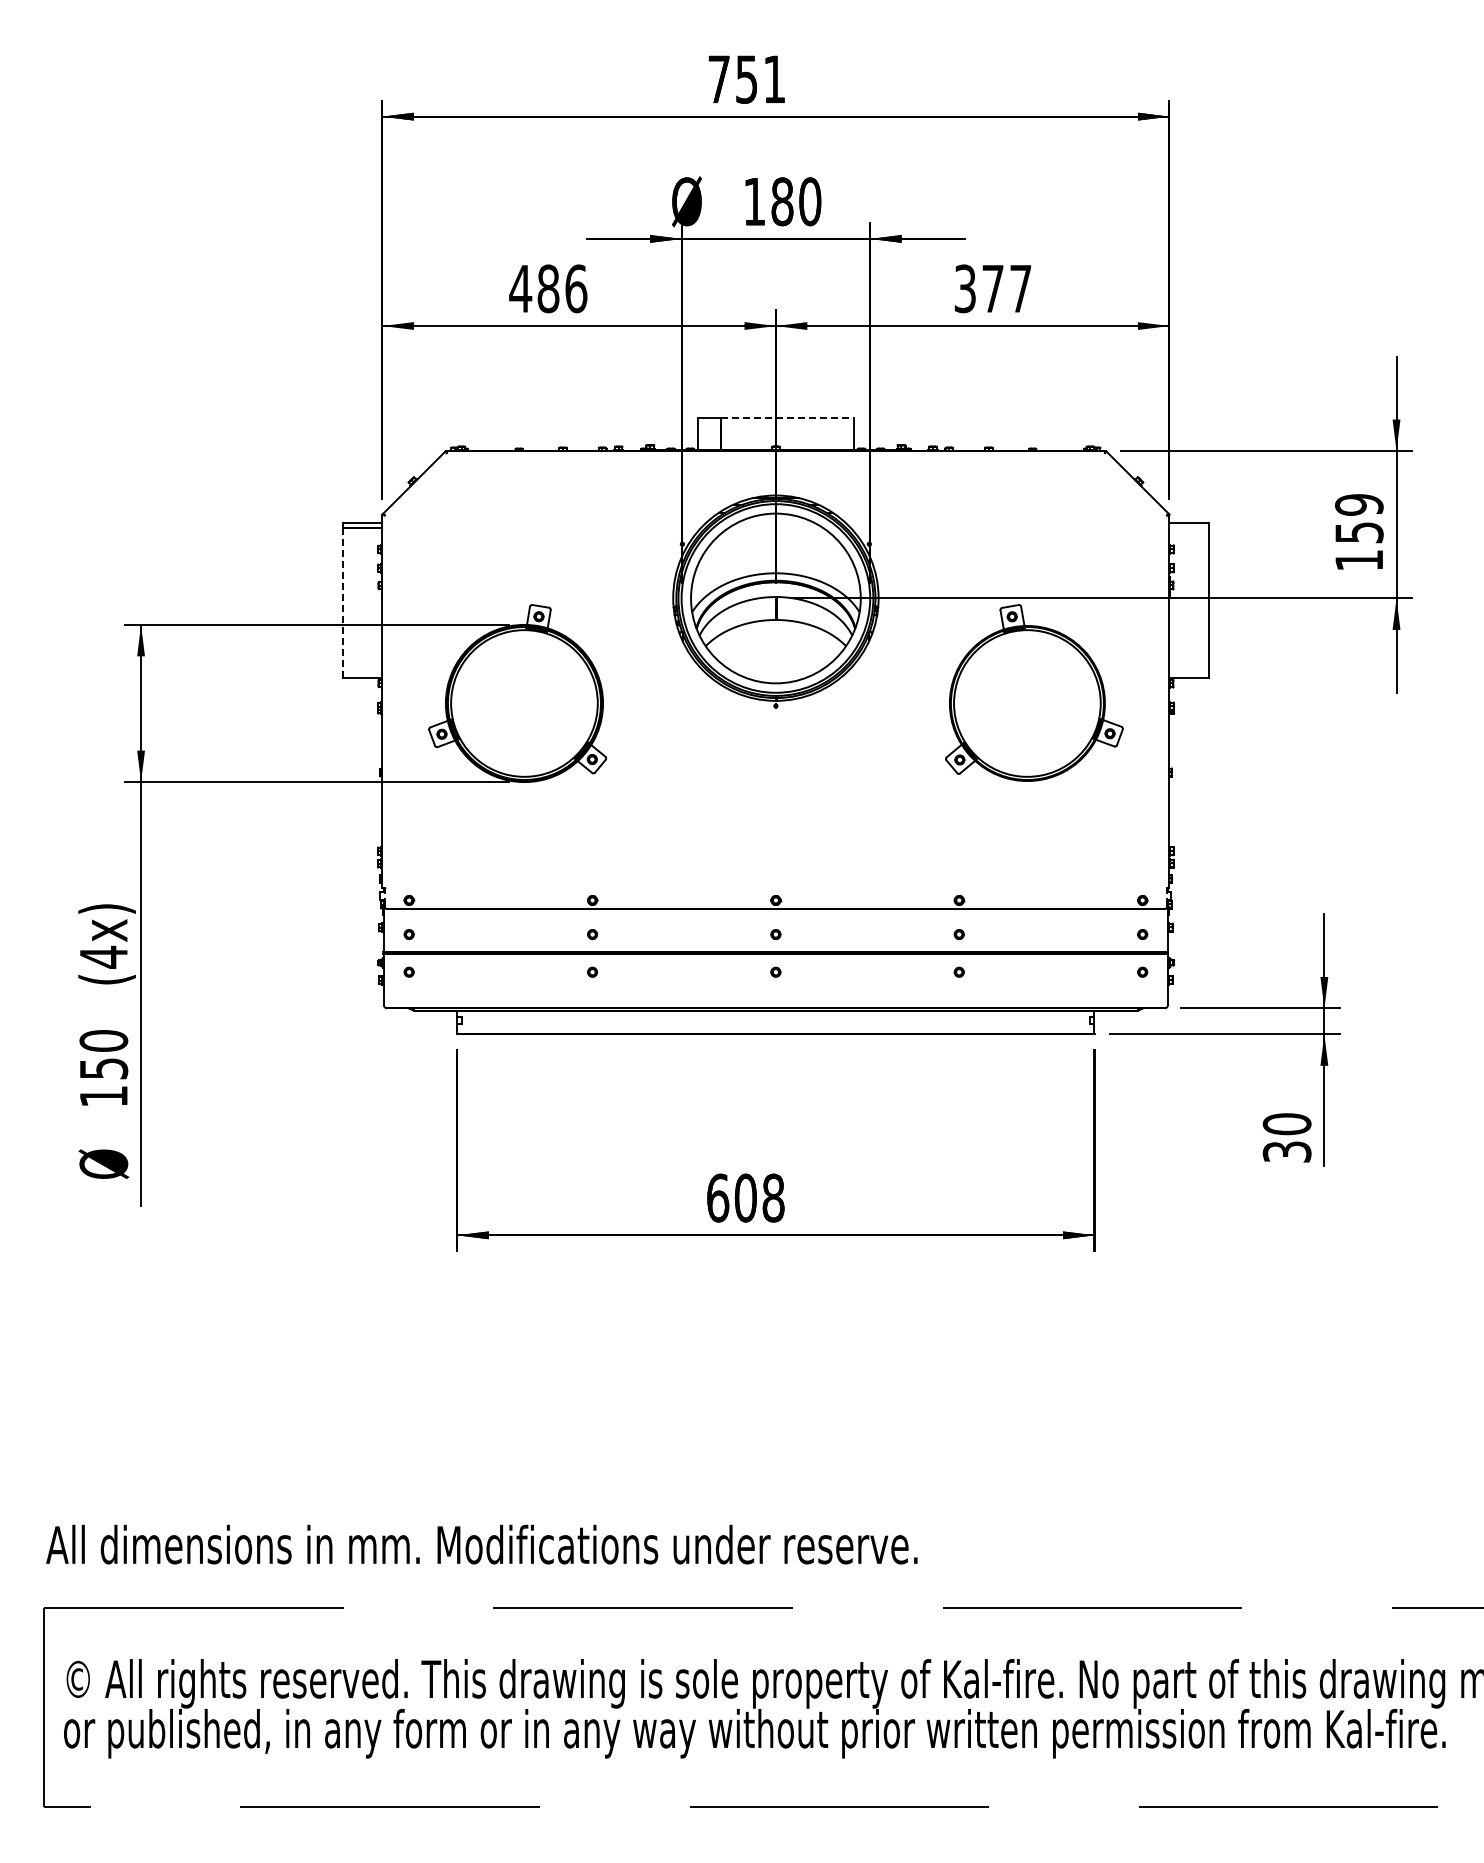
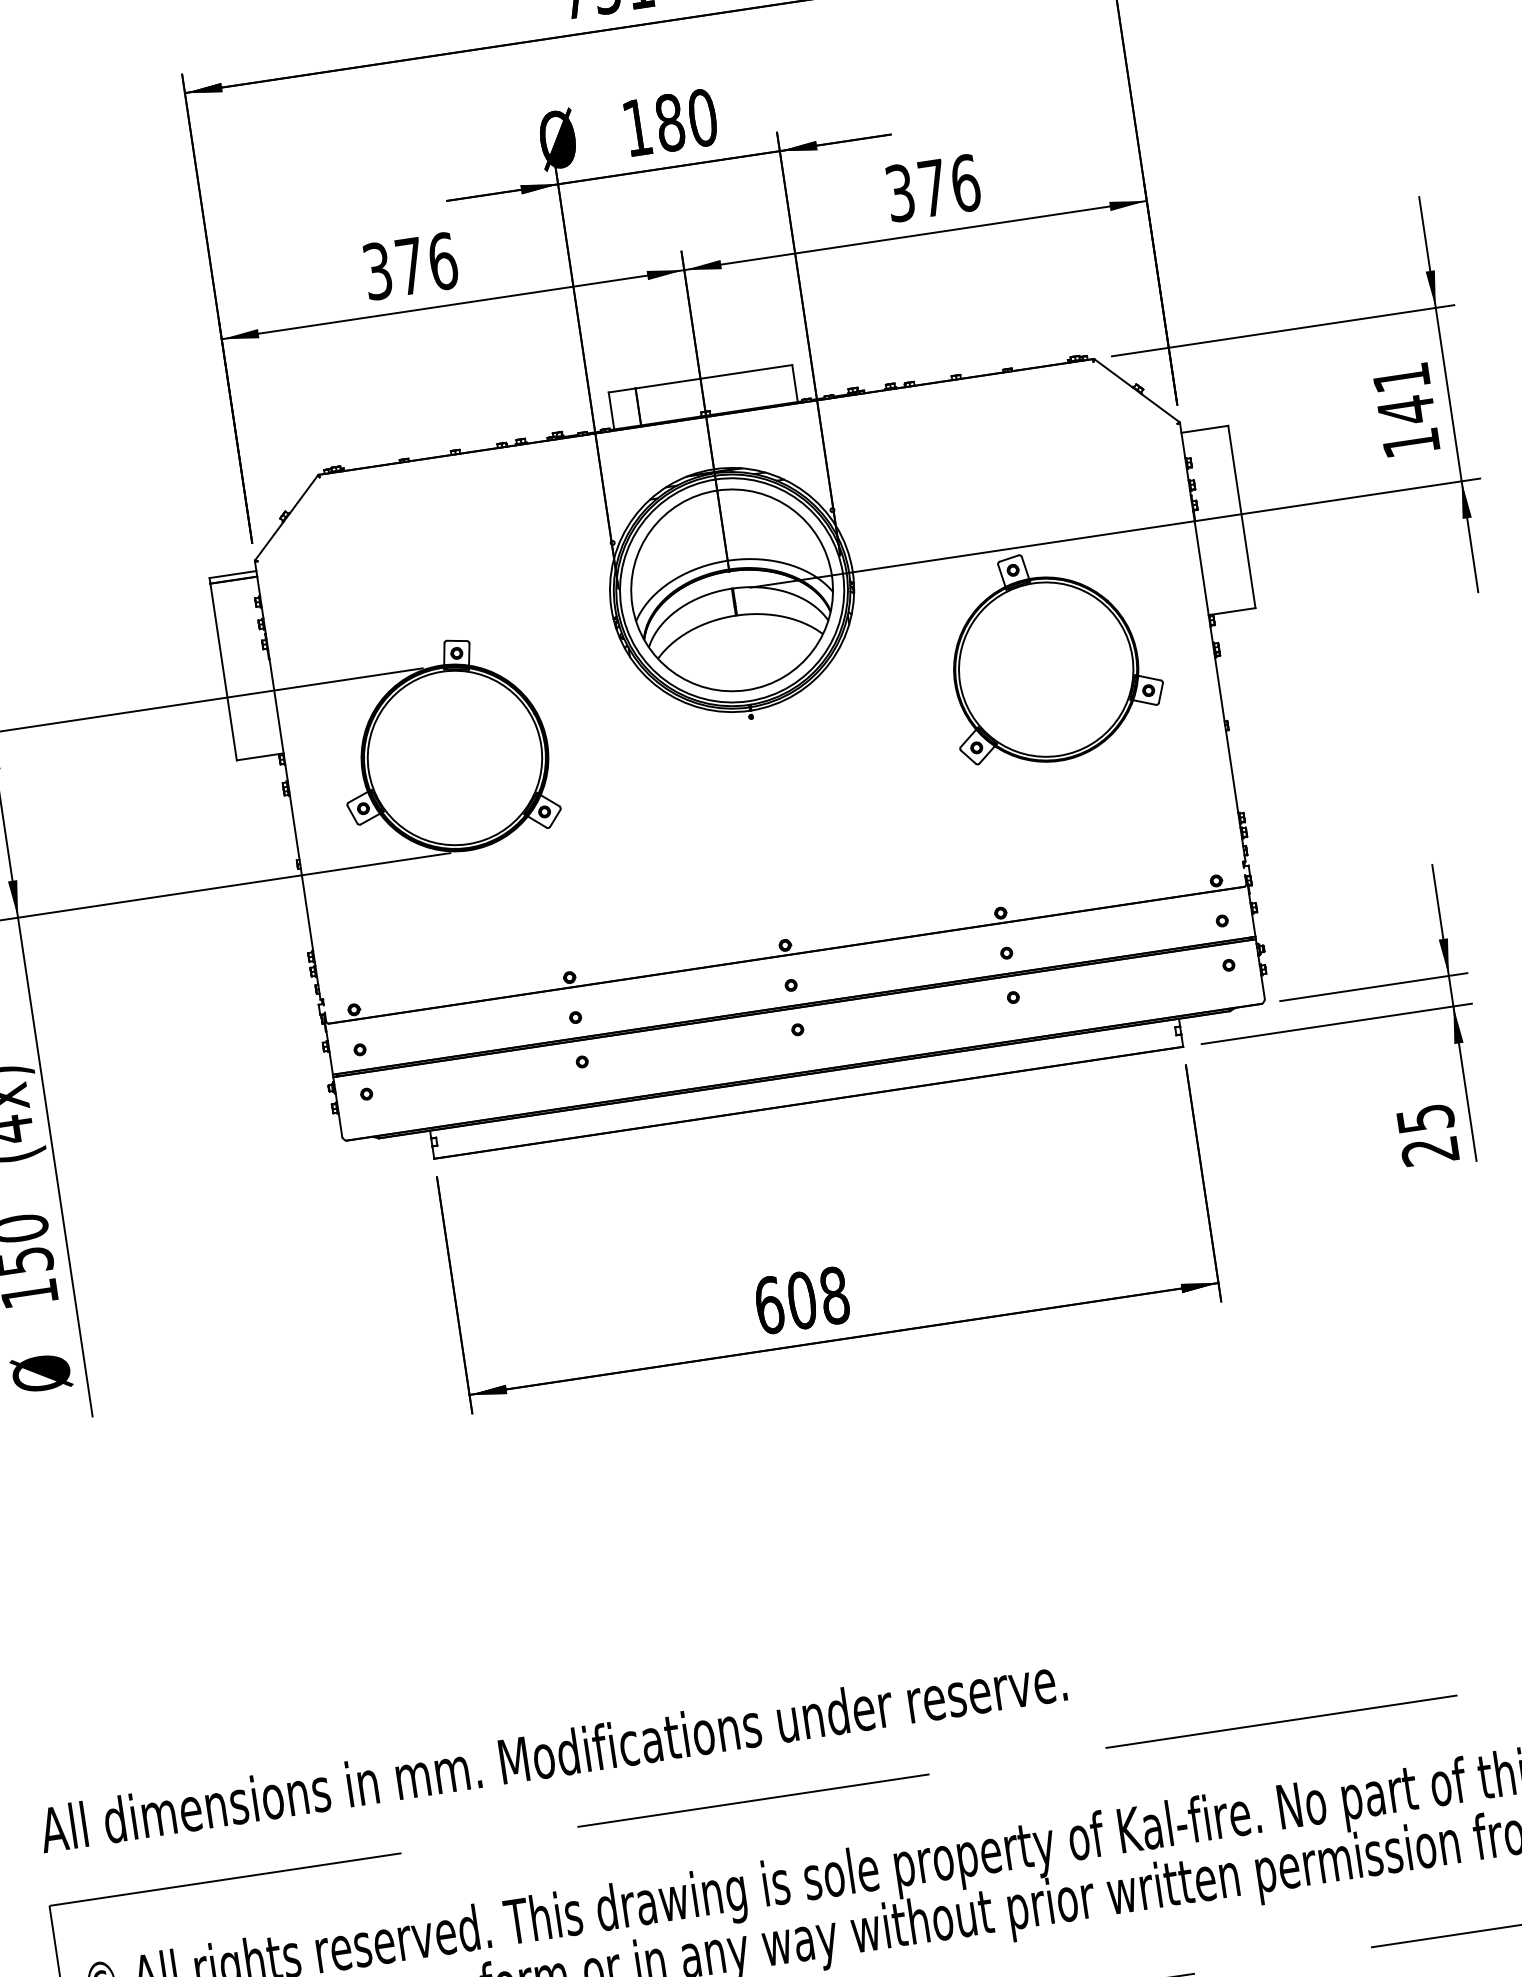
text: (534, 288) -> (393, 268), 486 -> 376
text: (1020, 288) -> (965, 182), 377 -> 376
line: (787, 418) -> (714, 376), dashed -> solid
text: (1359, 519) -> (1404, 394), 159 -> 141
line: (342, 602) -> (223, 671), dashed -> solid
text: (1286, 1137) -> (1427, 1134), 30 -> 25

